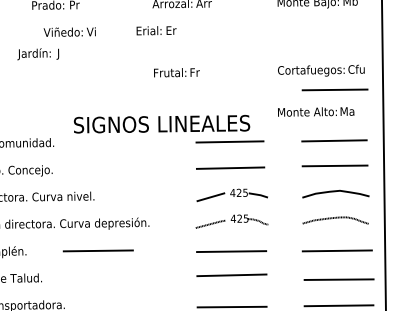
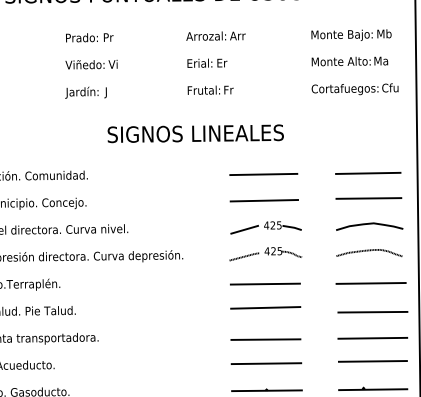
text: (156, 29) -> (207, 62), moved
text: (69, 31) -> (91, 64), moved
text: (37, 53) -> (85, 92), moved
text: (320, 70) -> (354, 89), moved
text: (176, 71) -> (210, 89), moved
line: (334, 89) -> (368, 122), removed
text: (315, 111) -> (349, 61), moved
text: (161, 123) -> (195, 133), moved
line: (97, 250) -> (131, 283), removed

